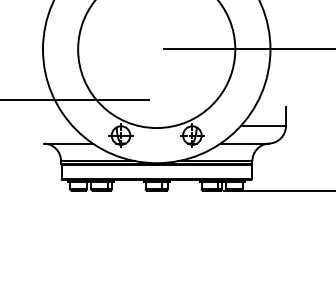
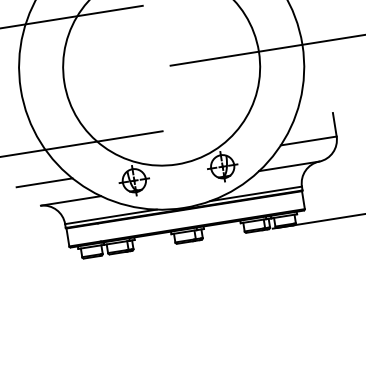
line: (49, 126) -> (44, 183), added

